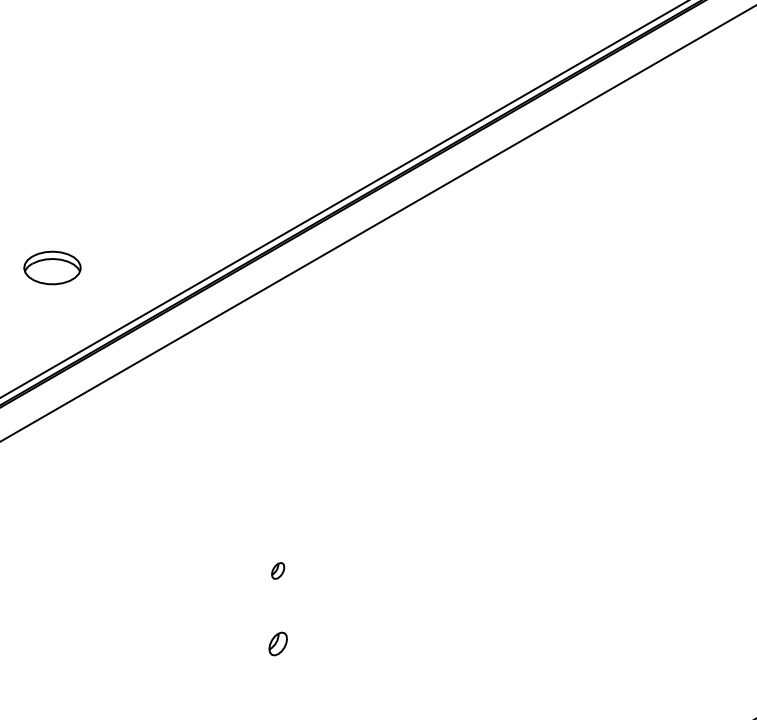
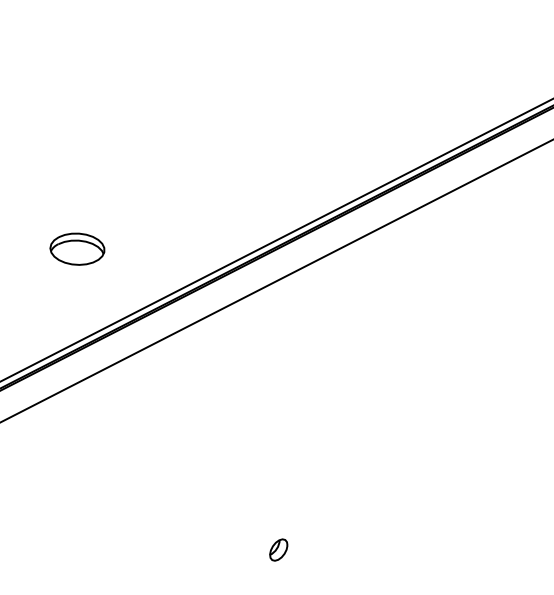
part: (277, 570) -> (278, 549), size x1.43

